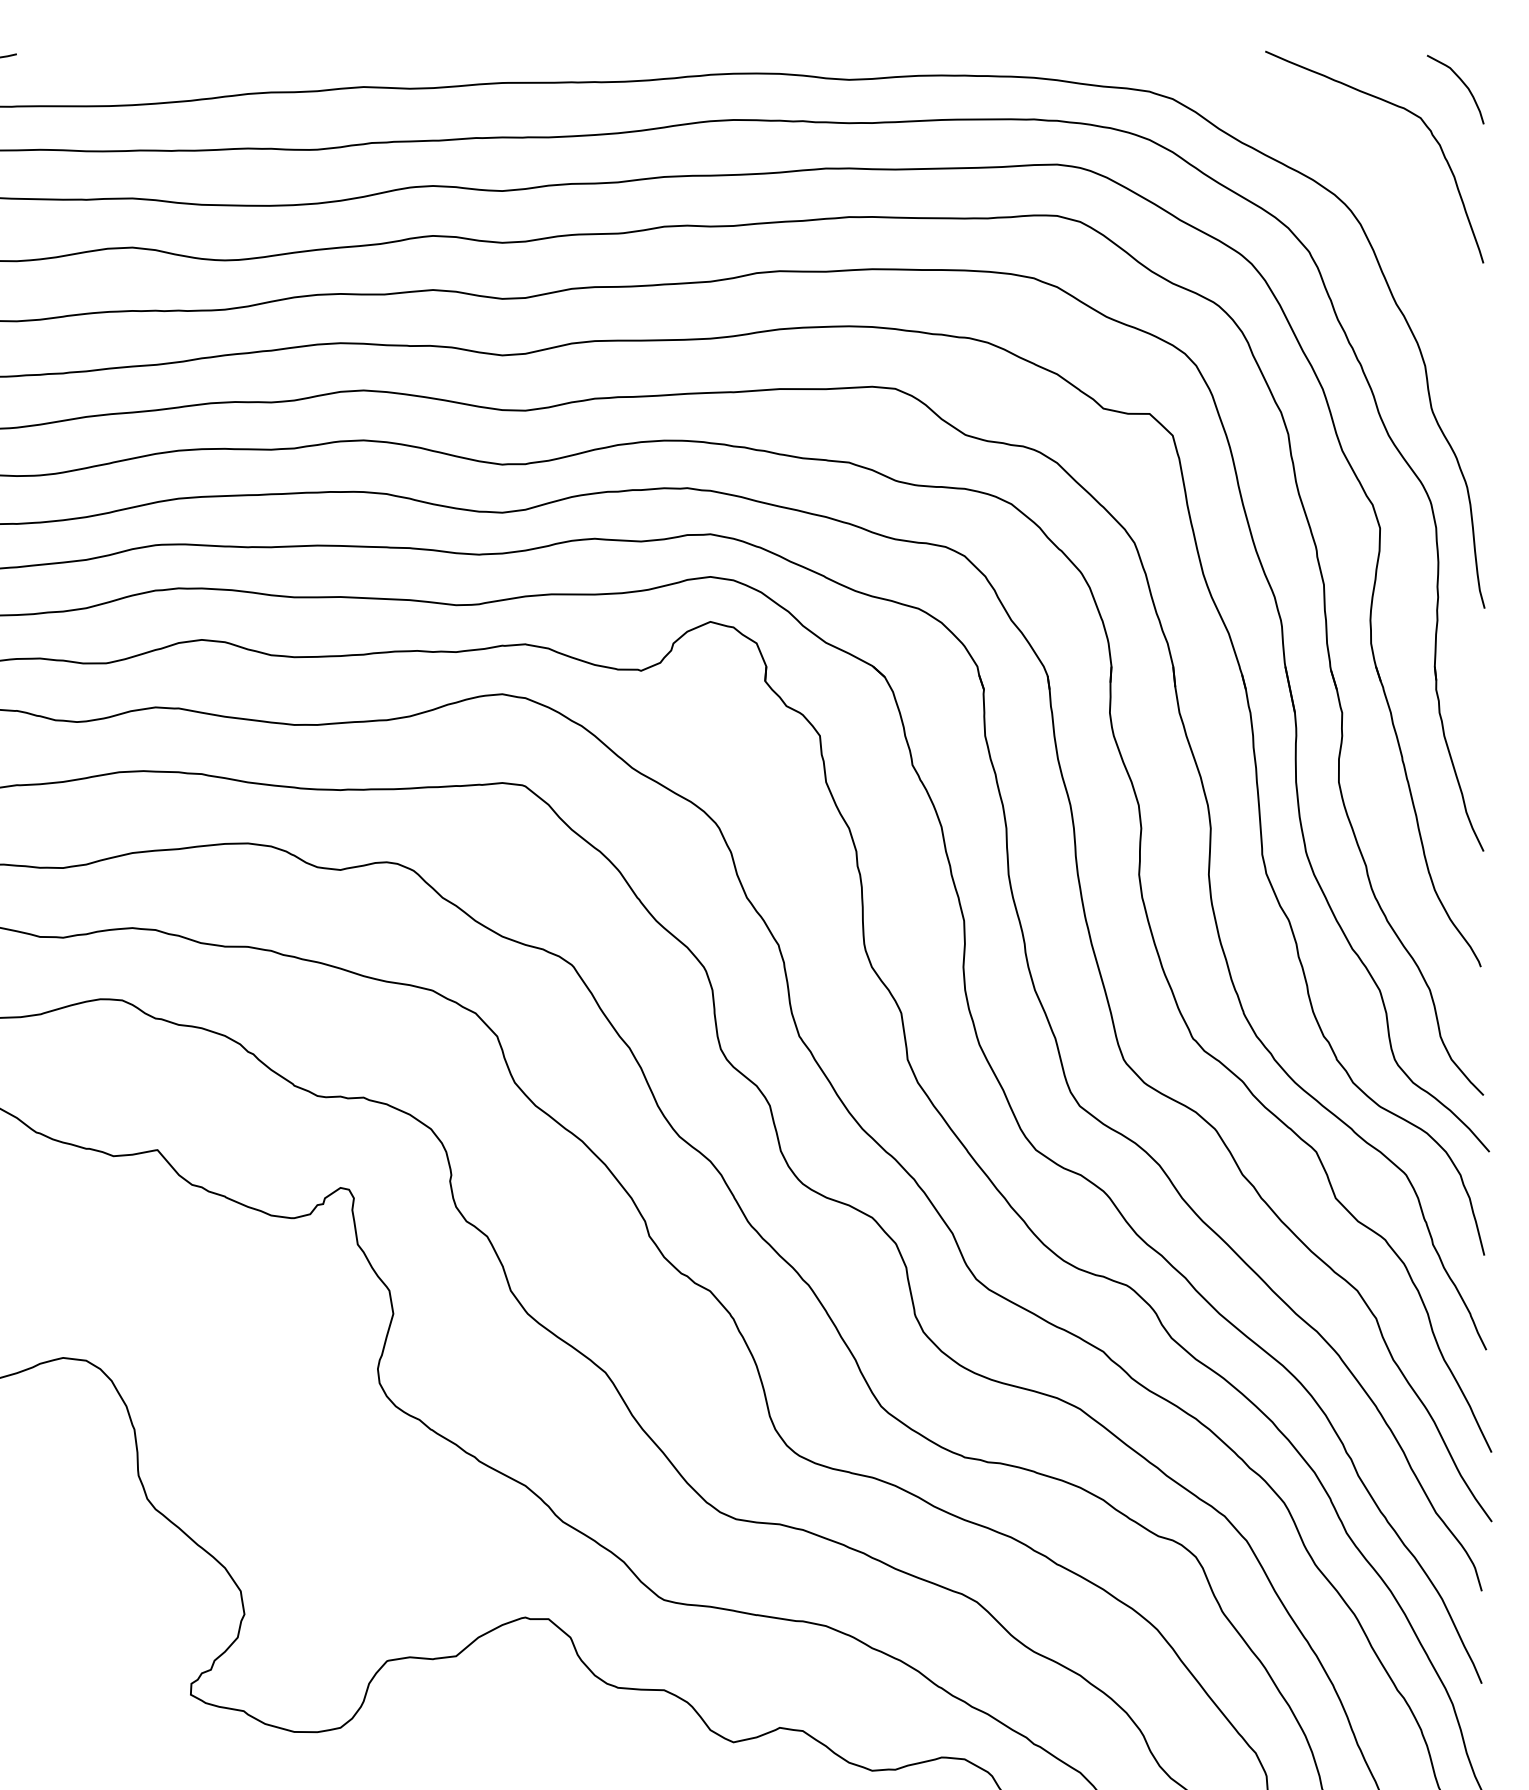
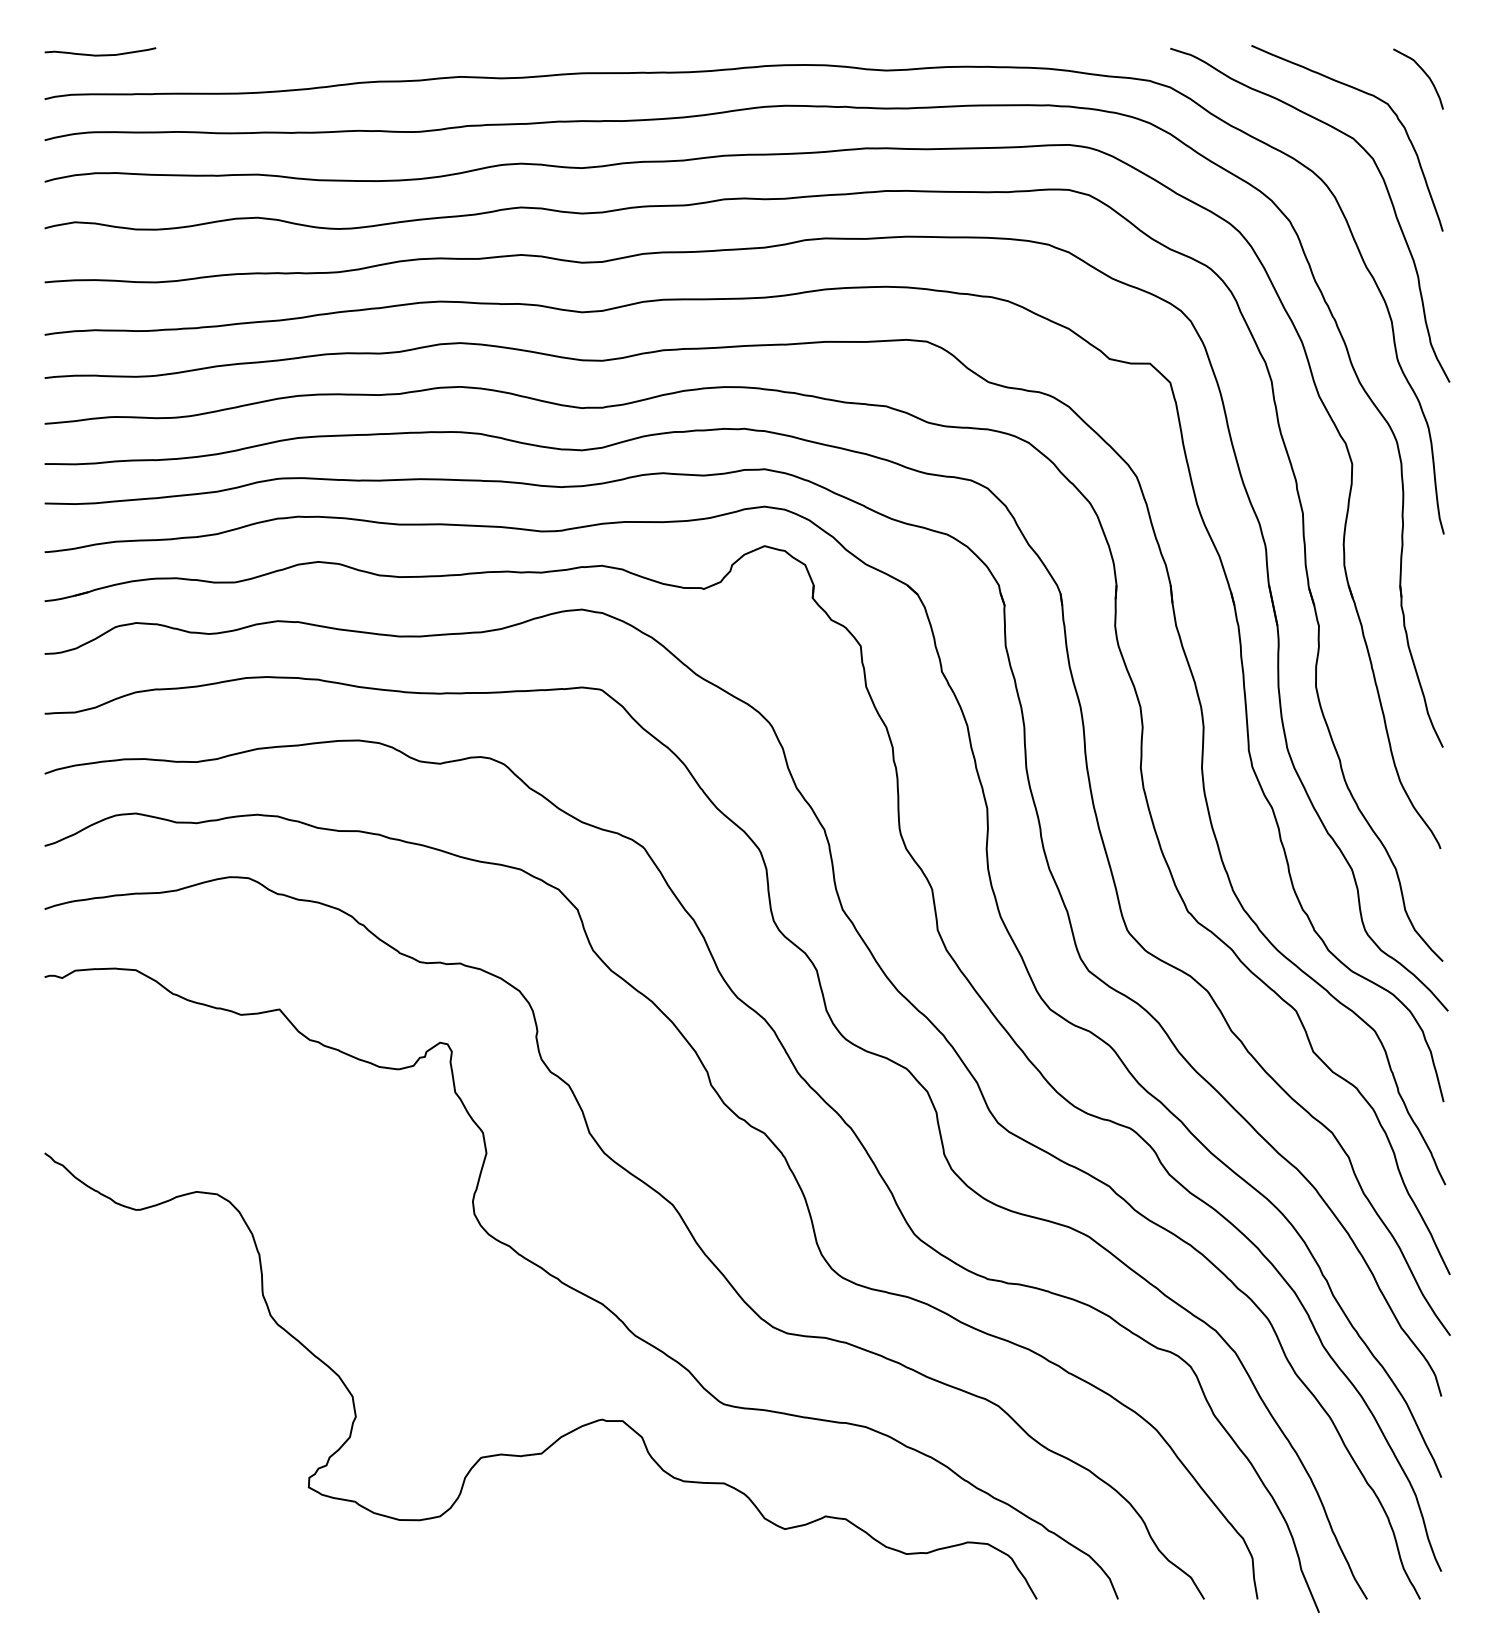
curve: (1416, 210) -> (1384, 185), added

